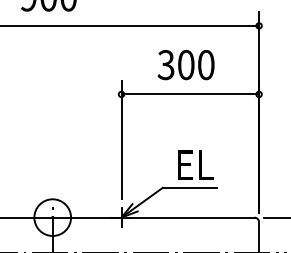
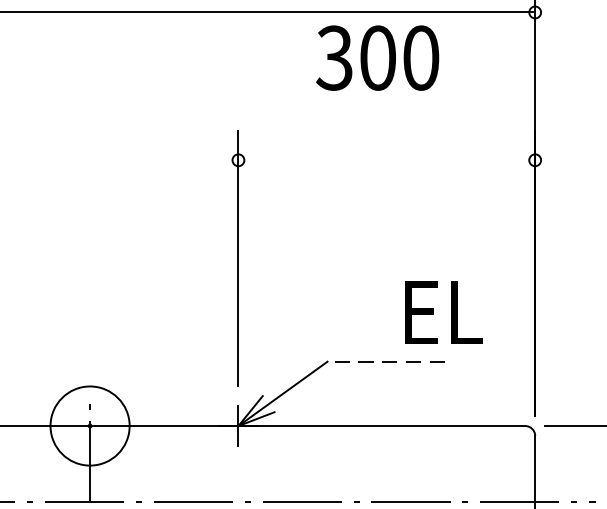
text: (185, 65) -> (376, 59), moved
line: (190, 94) -> (387, 160), removed
text: (195, 164) -> (443, 311), moved
line: (189, 187) -> (385, 361), solid -> dashed

